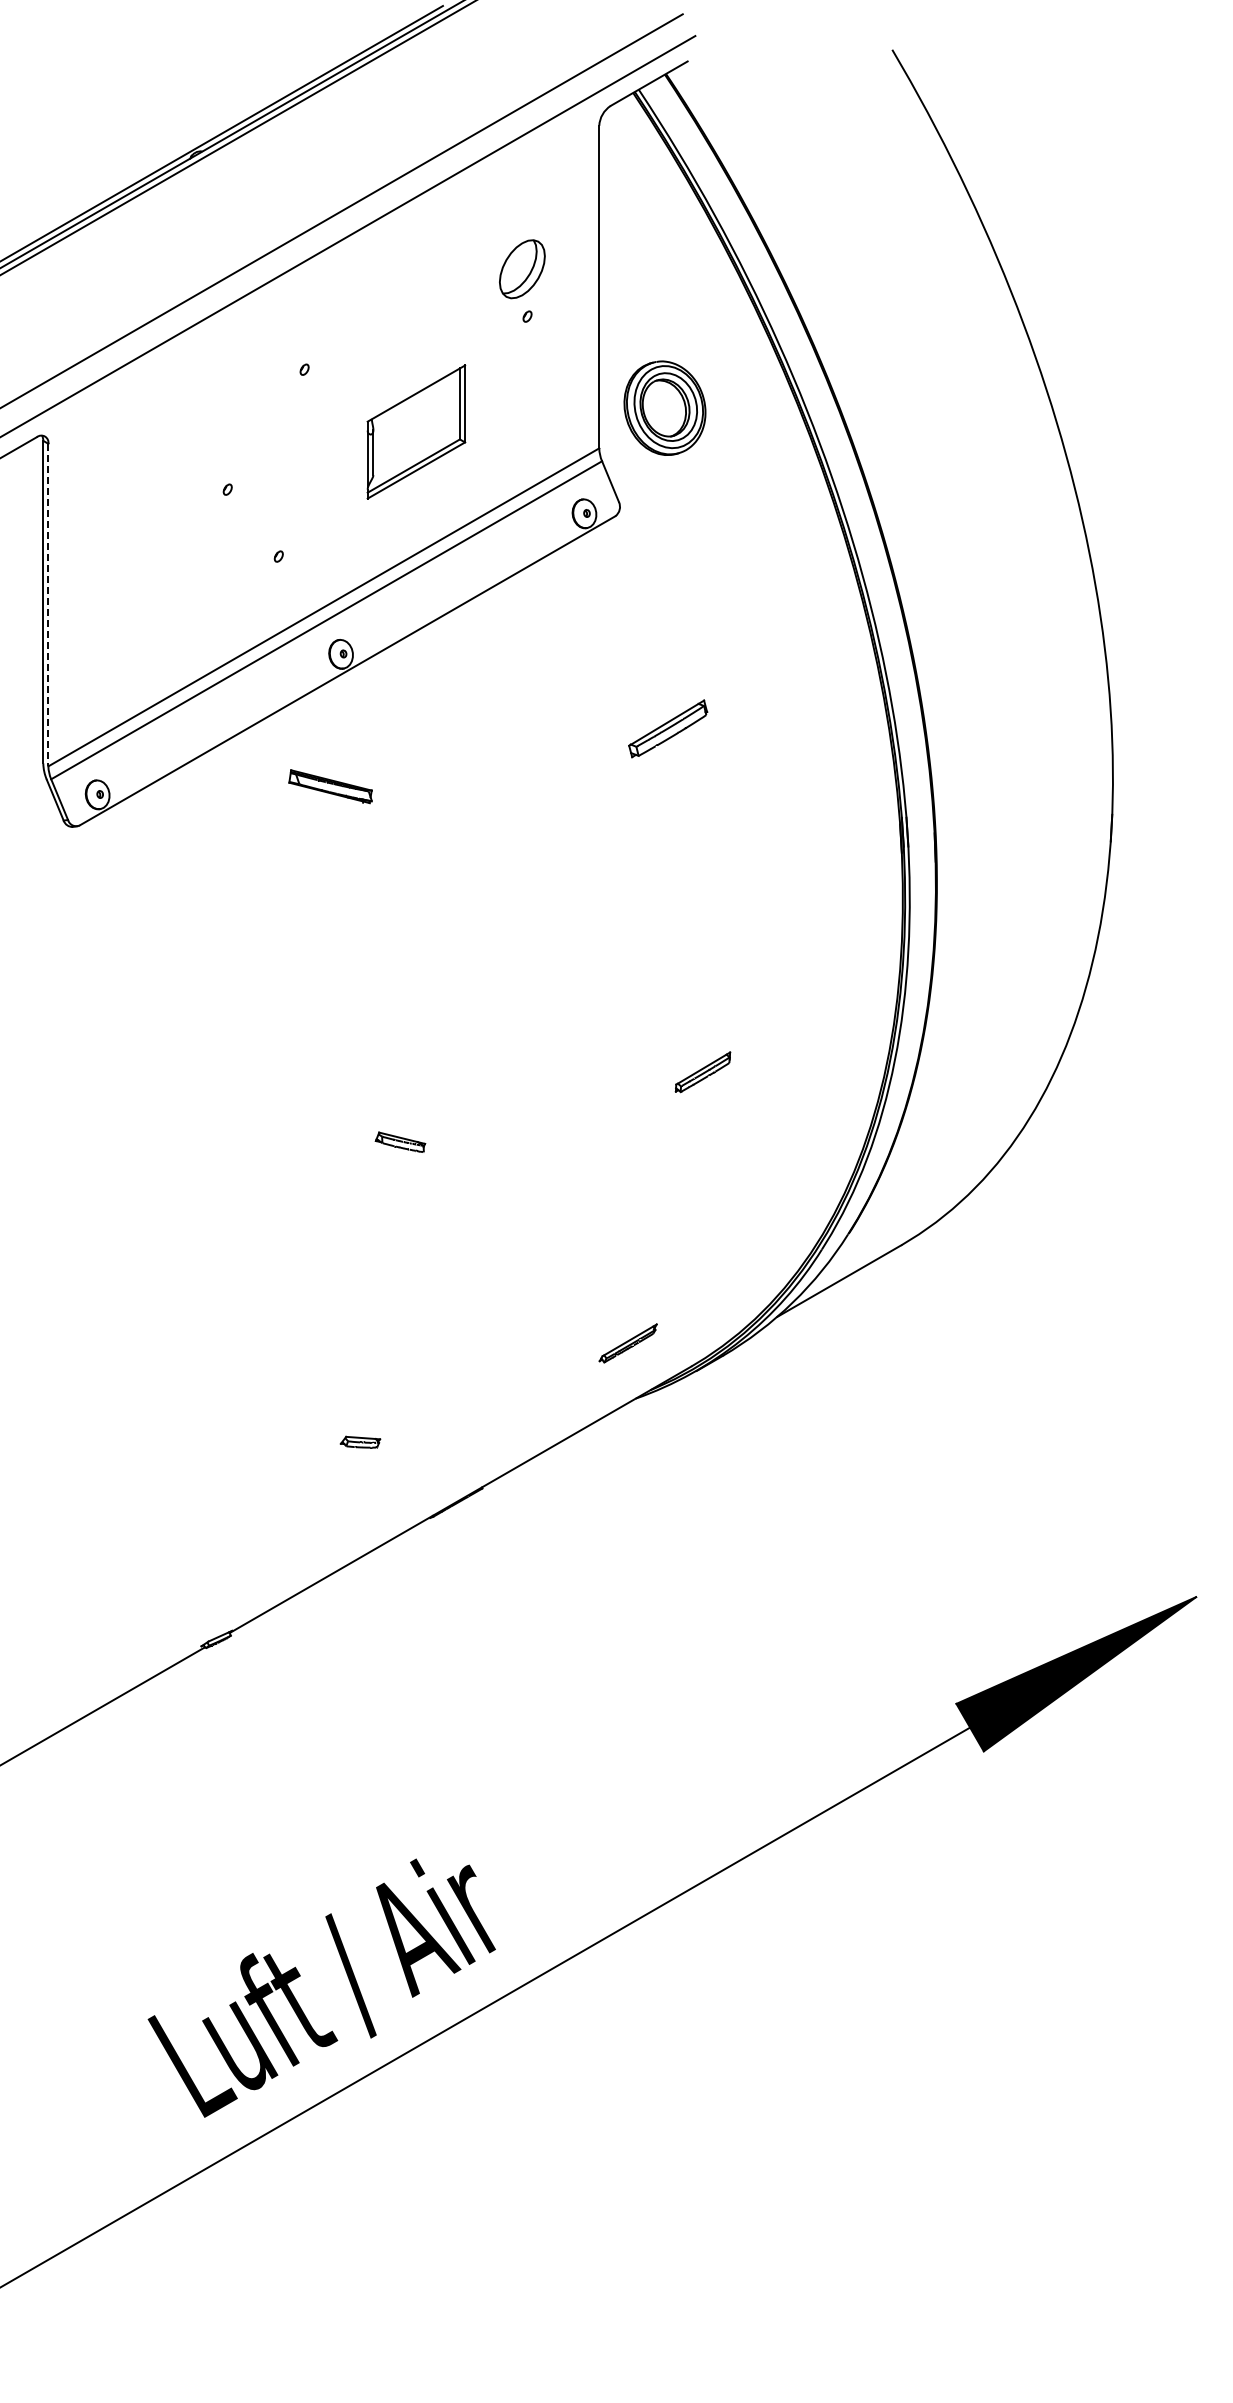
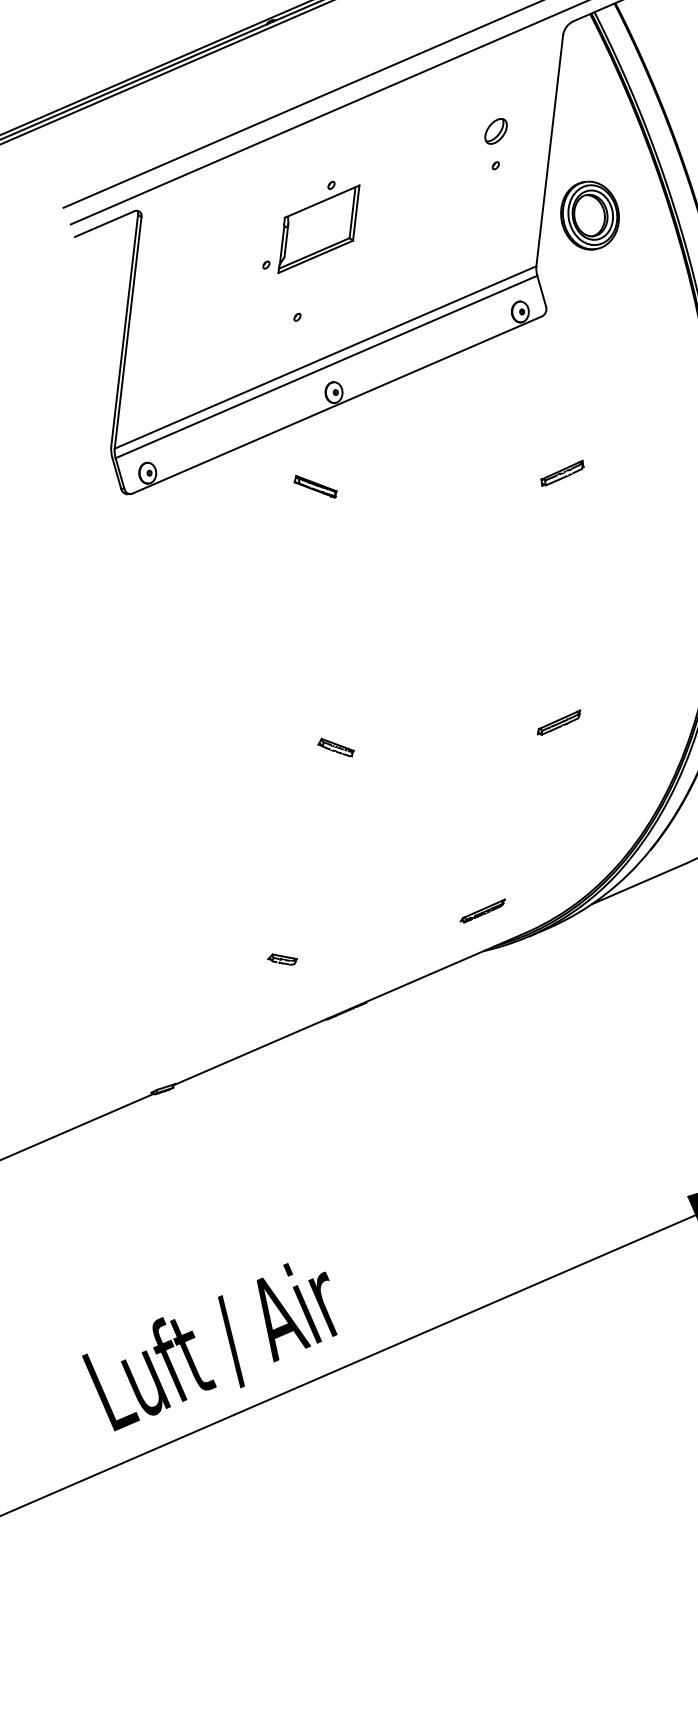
part: (522, 269) -> (496, 131), size x0.62
part: (664, 407) -> (589, 215), moved
part: (416, 431) -> (319, 228), moved
line: (48, 605) -> (128, 333), dashed -> solid
part: (667, 728) -> (562, 472), size x0.71
part: (330, 786) -> (315, 486), size x0.71

